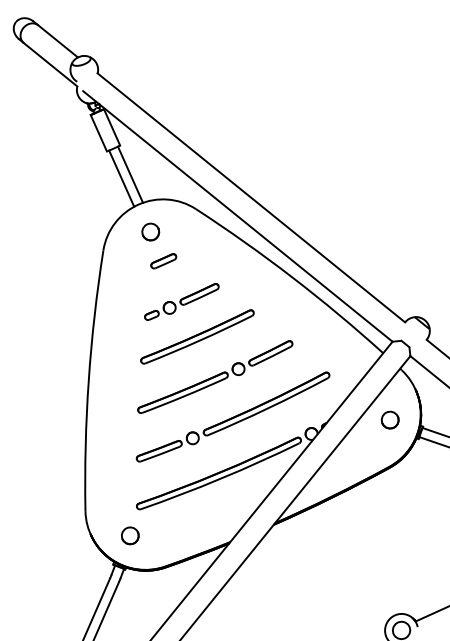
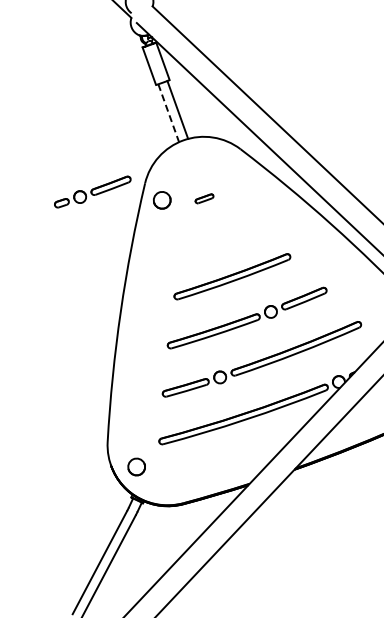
line: (121, 178) -> (168, 113), solid -> dashed
part: (150, 231) -> (162, 199), moved
part: (163, 261) -> (204, 198), size x0.7
part: (181, 301) -> (92, 191), moved
part: (130, 535) -> (136, 466), moved

